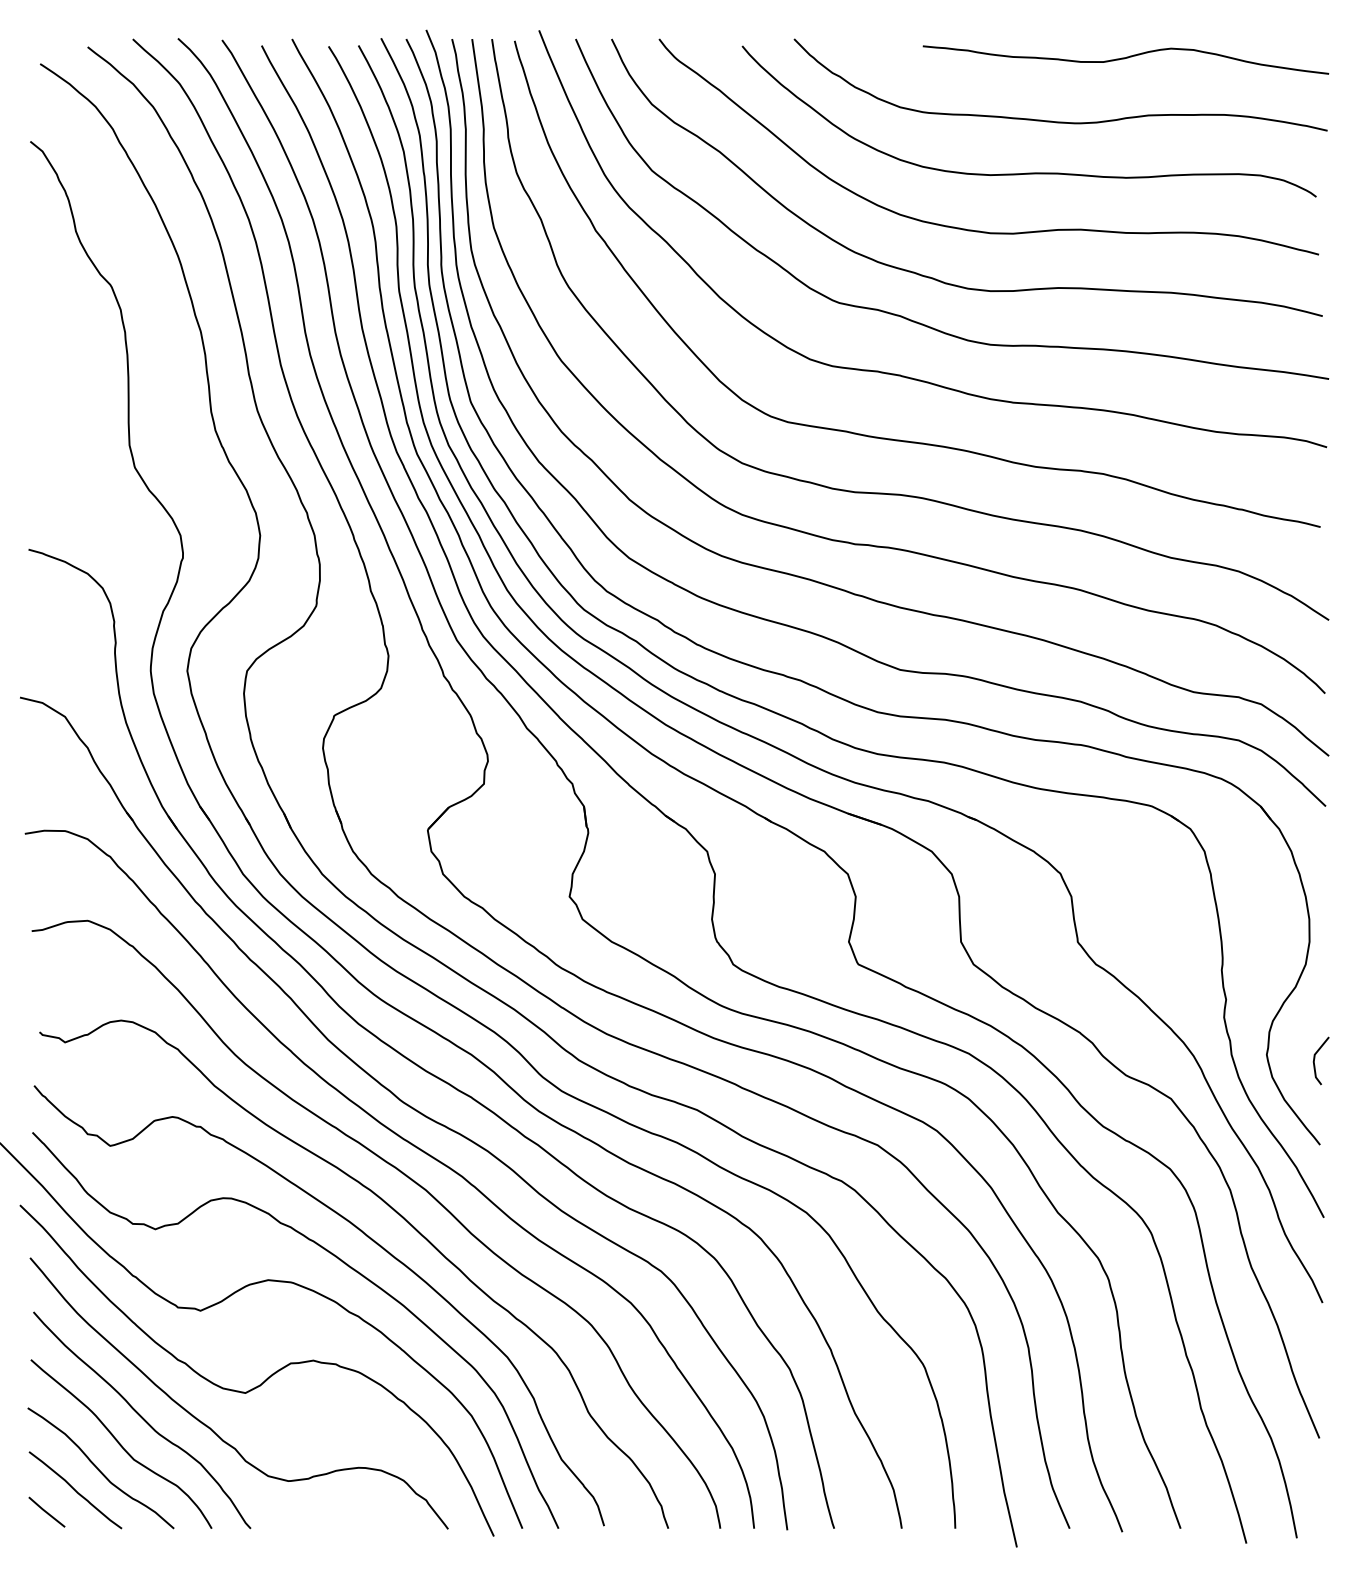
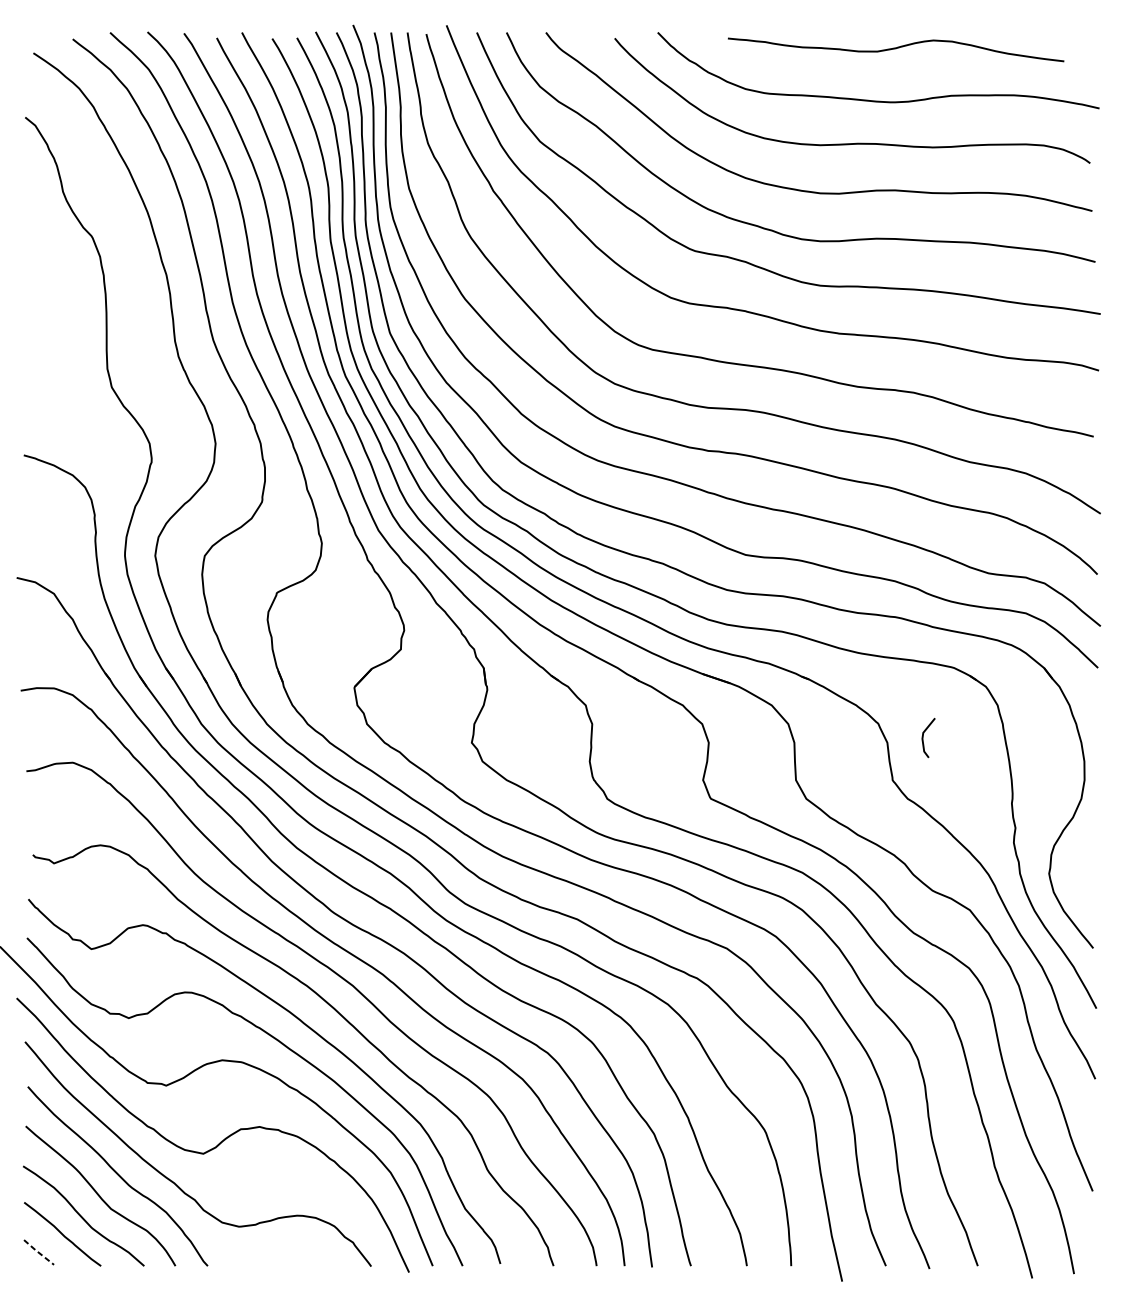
curve: (1125, 58) -> (895, 48), moved
line: (1315, 1058) -> (923, 735), moved
line: (46, 1512) -> (38, 1252), solid -> dashed

